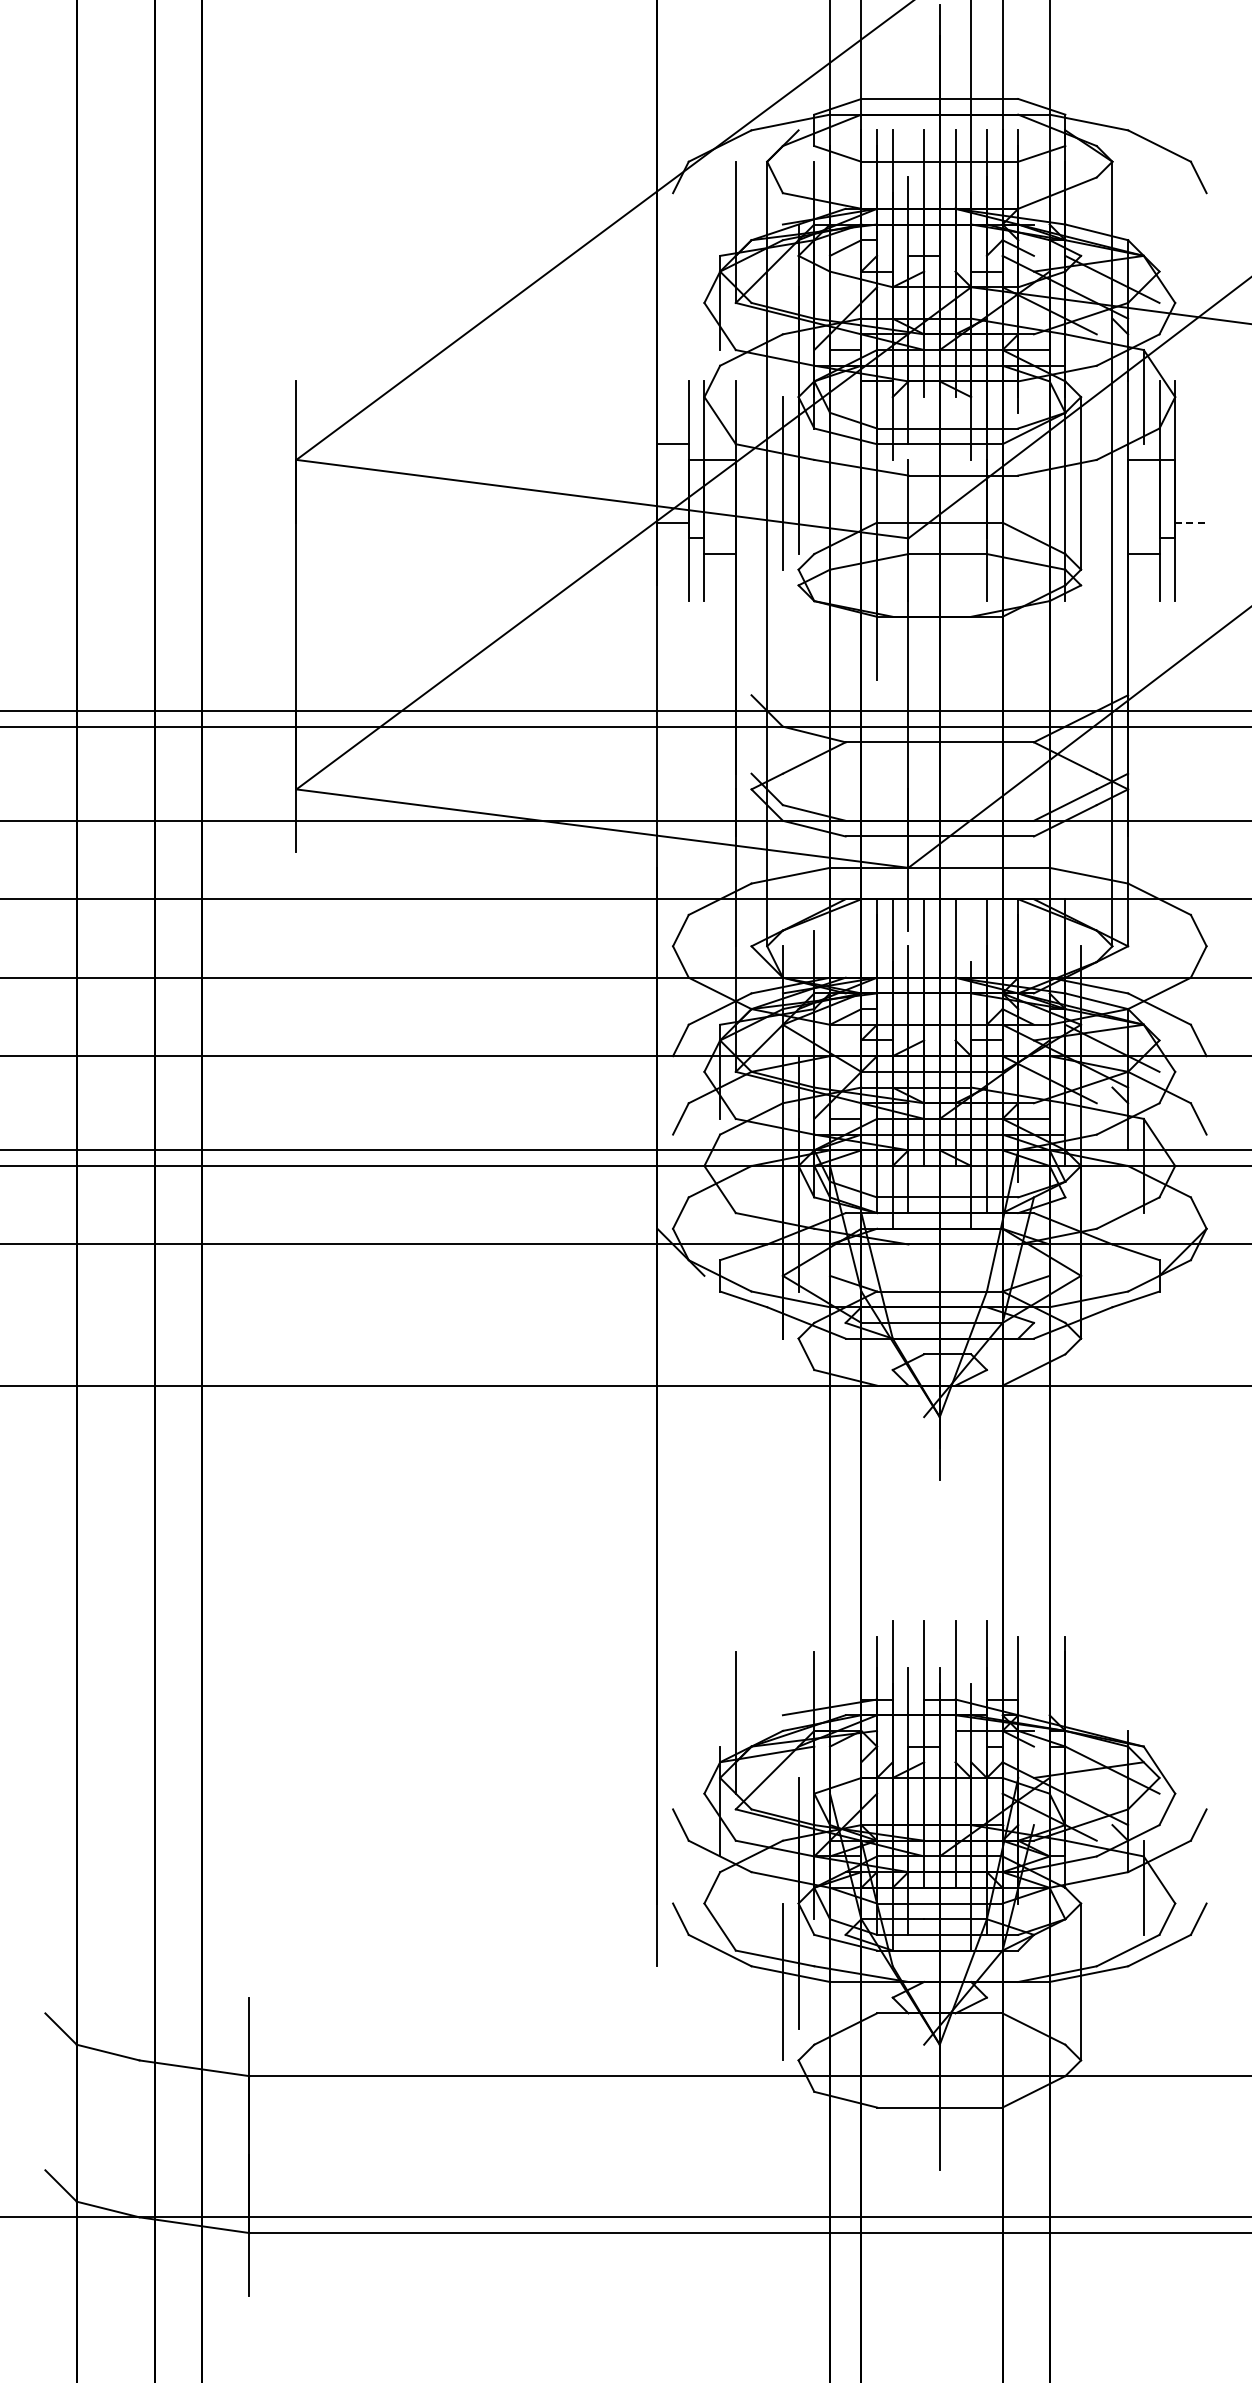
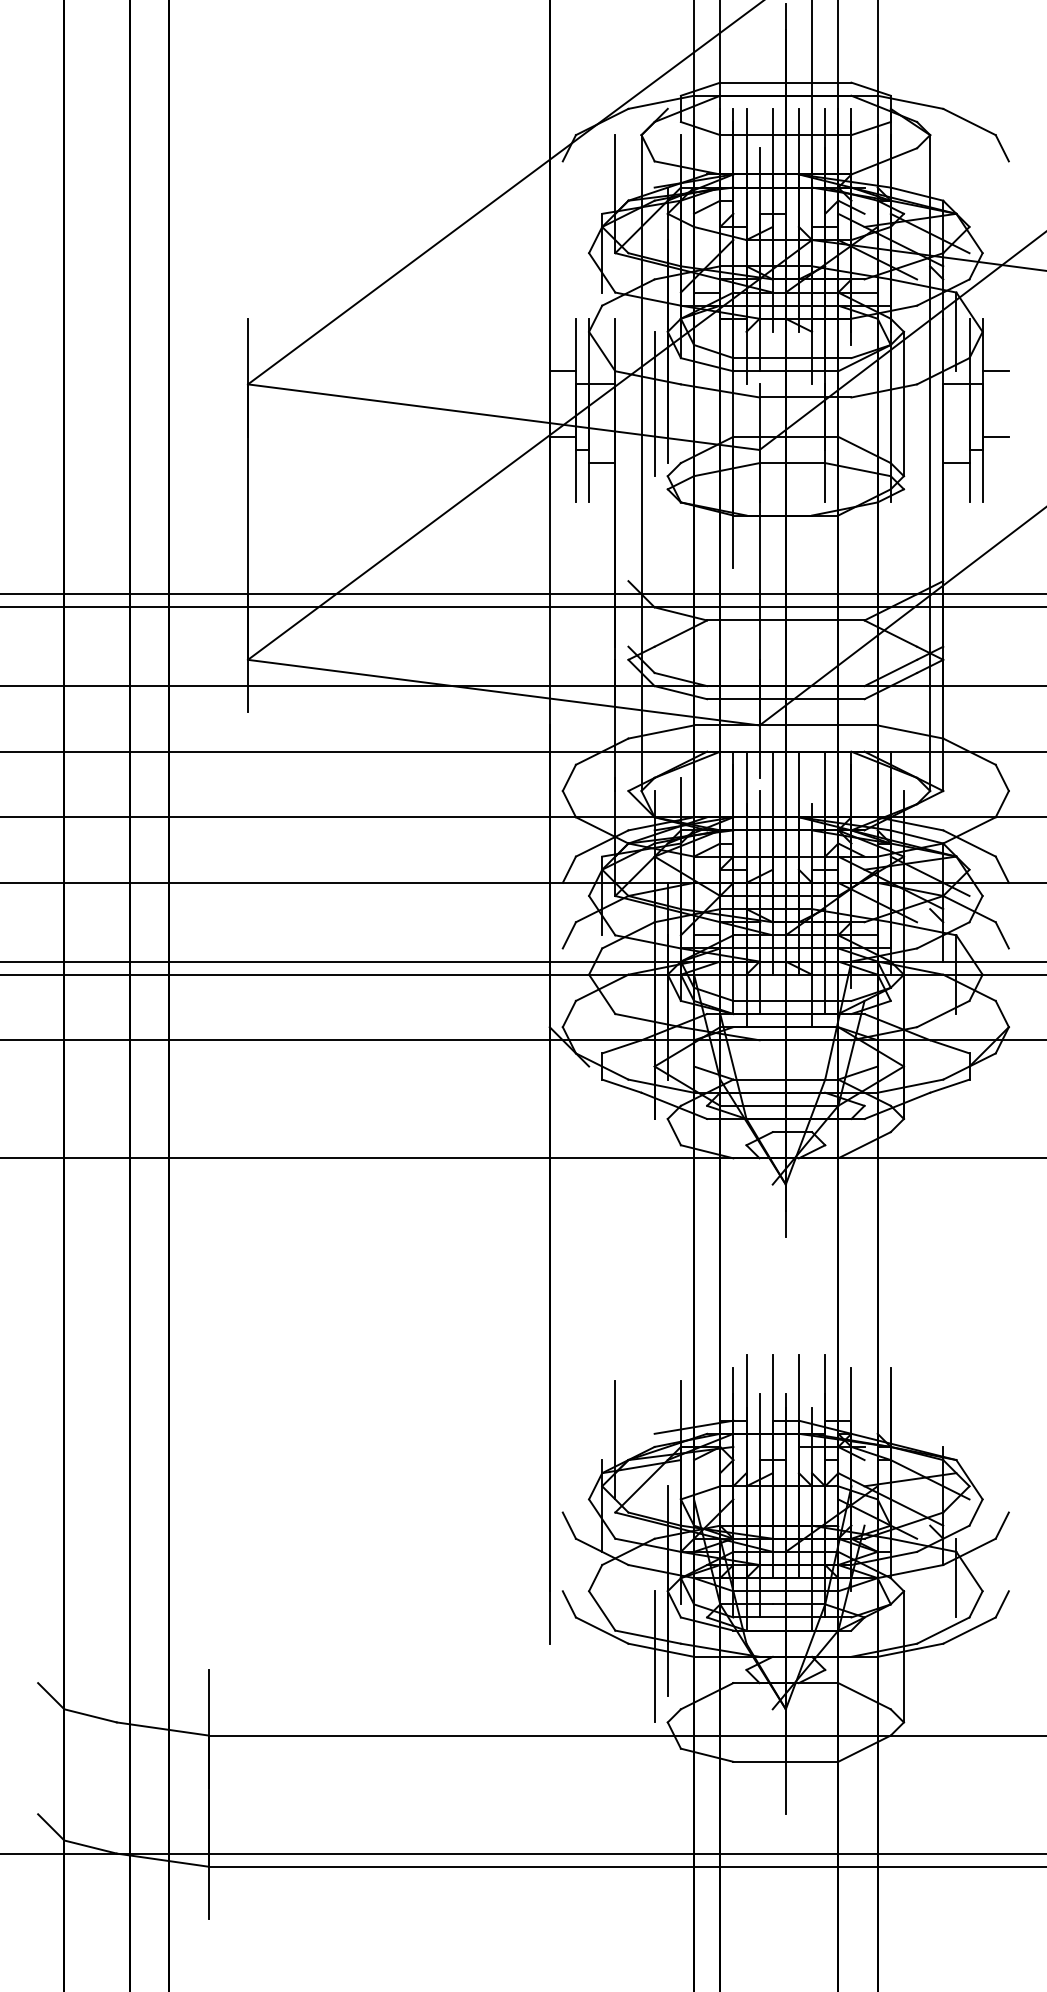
line: (1190, 444) -> (995, 371), added
line: (1190, 522) -> (995, 436), dashed -> solid

